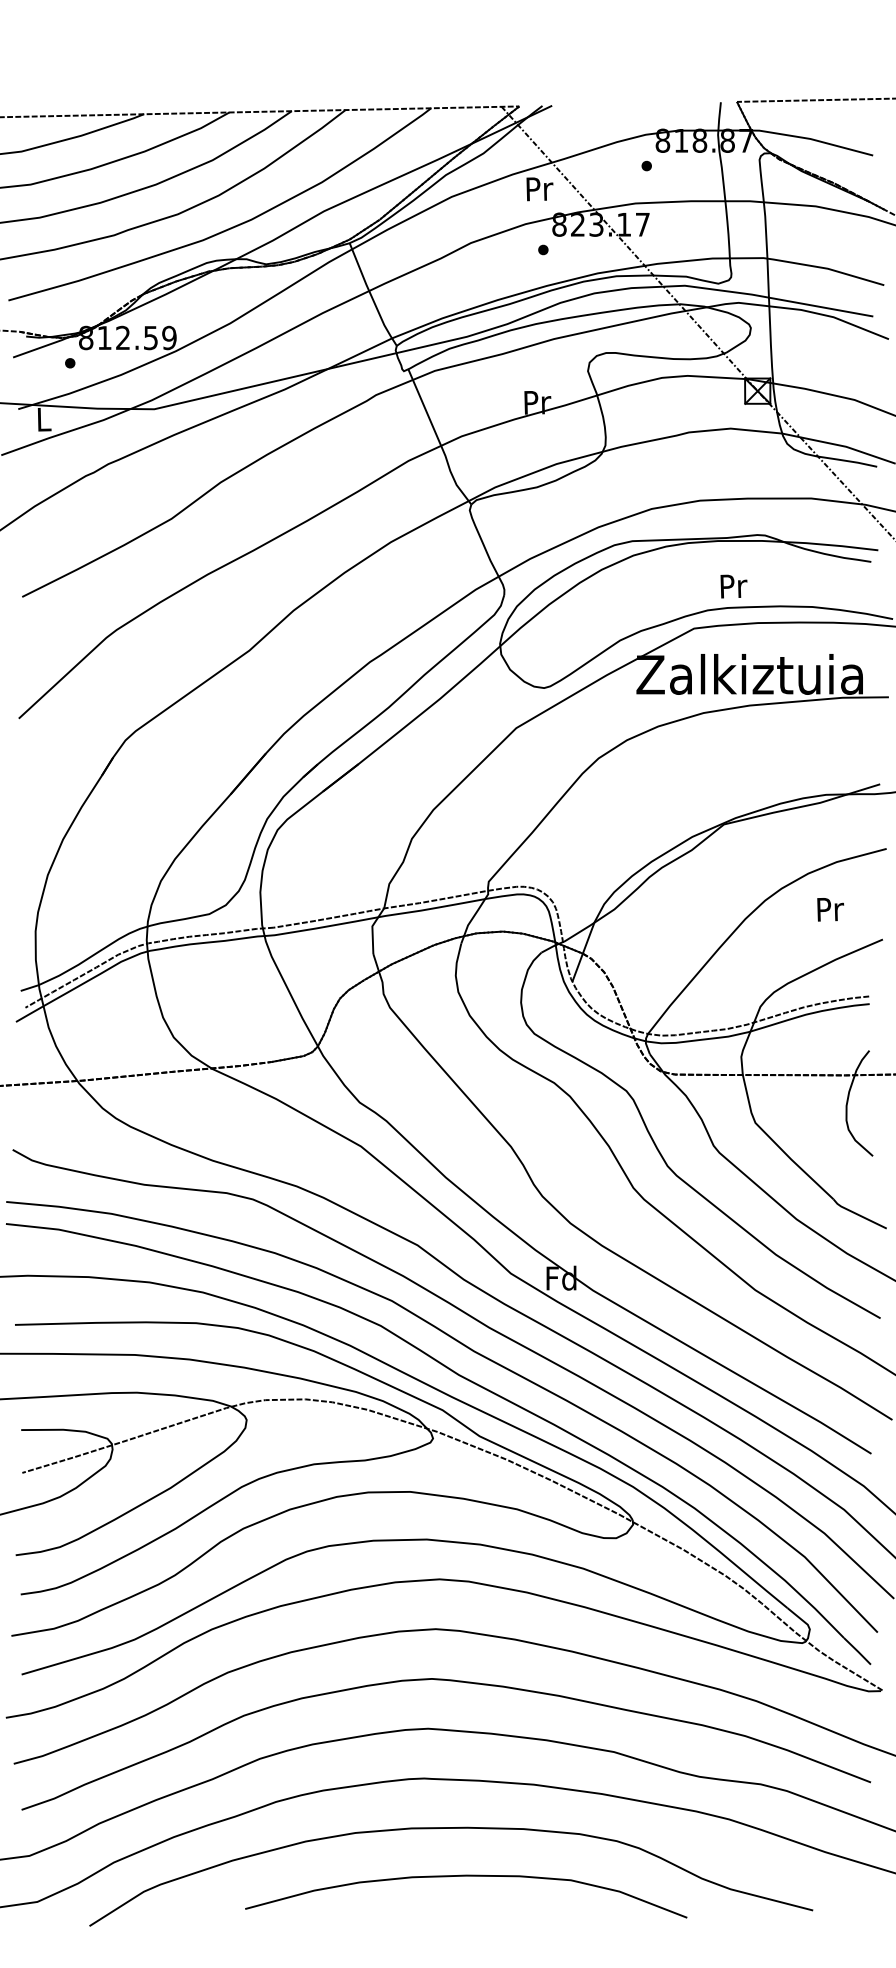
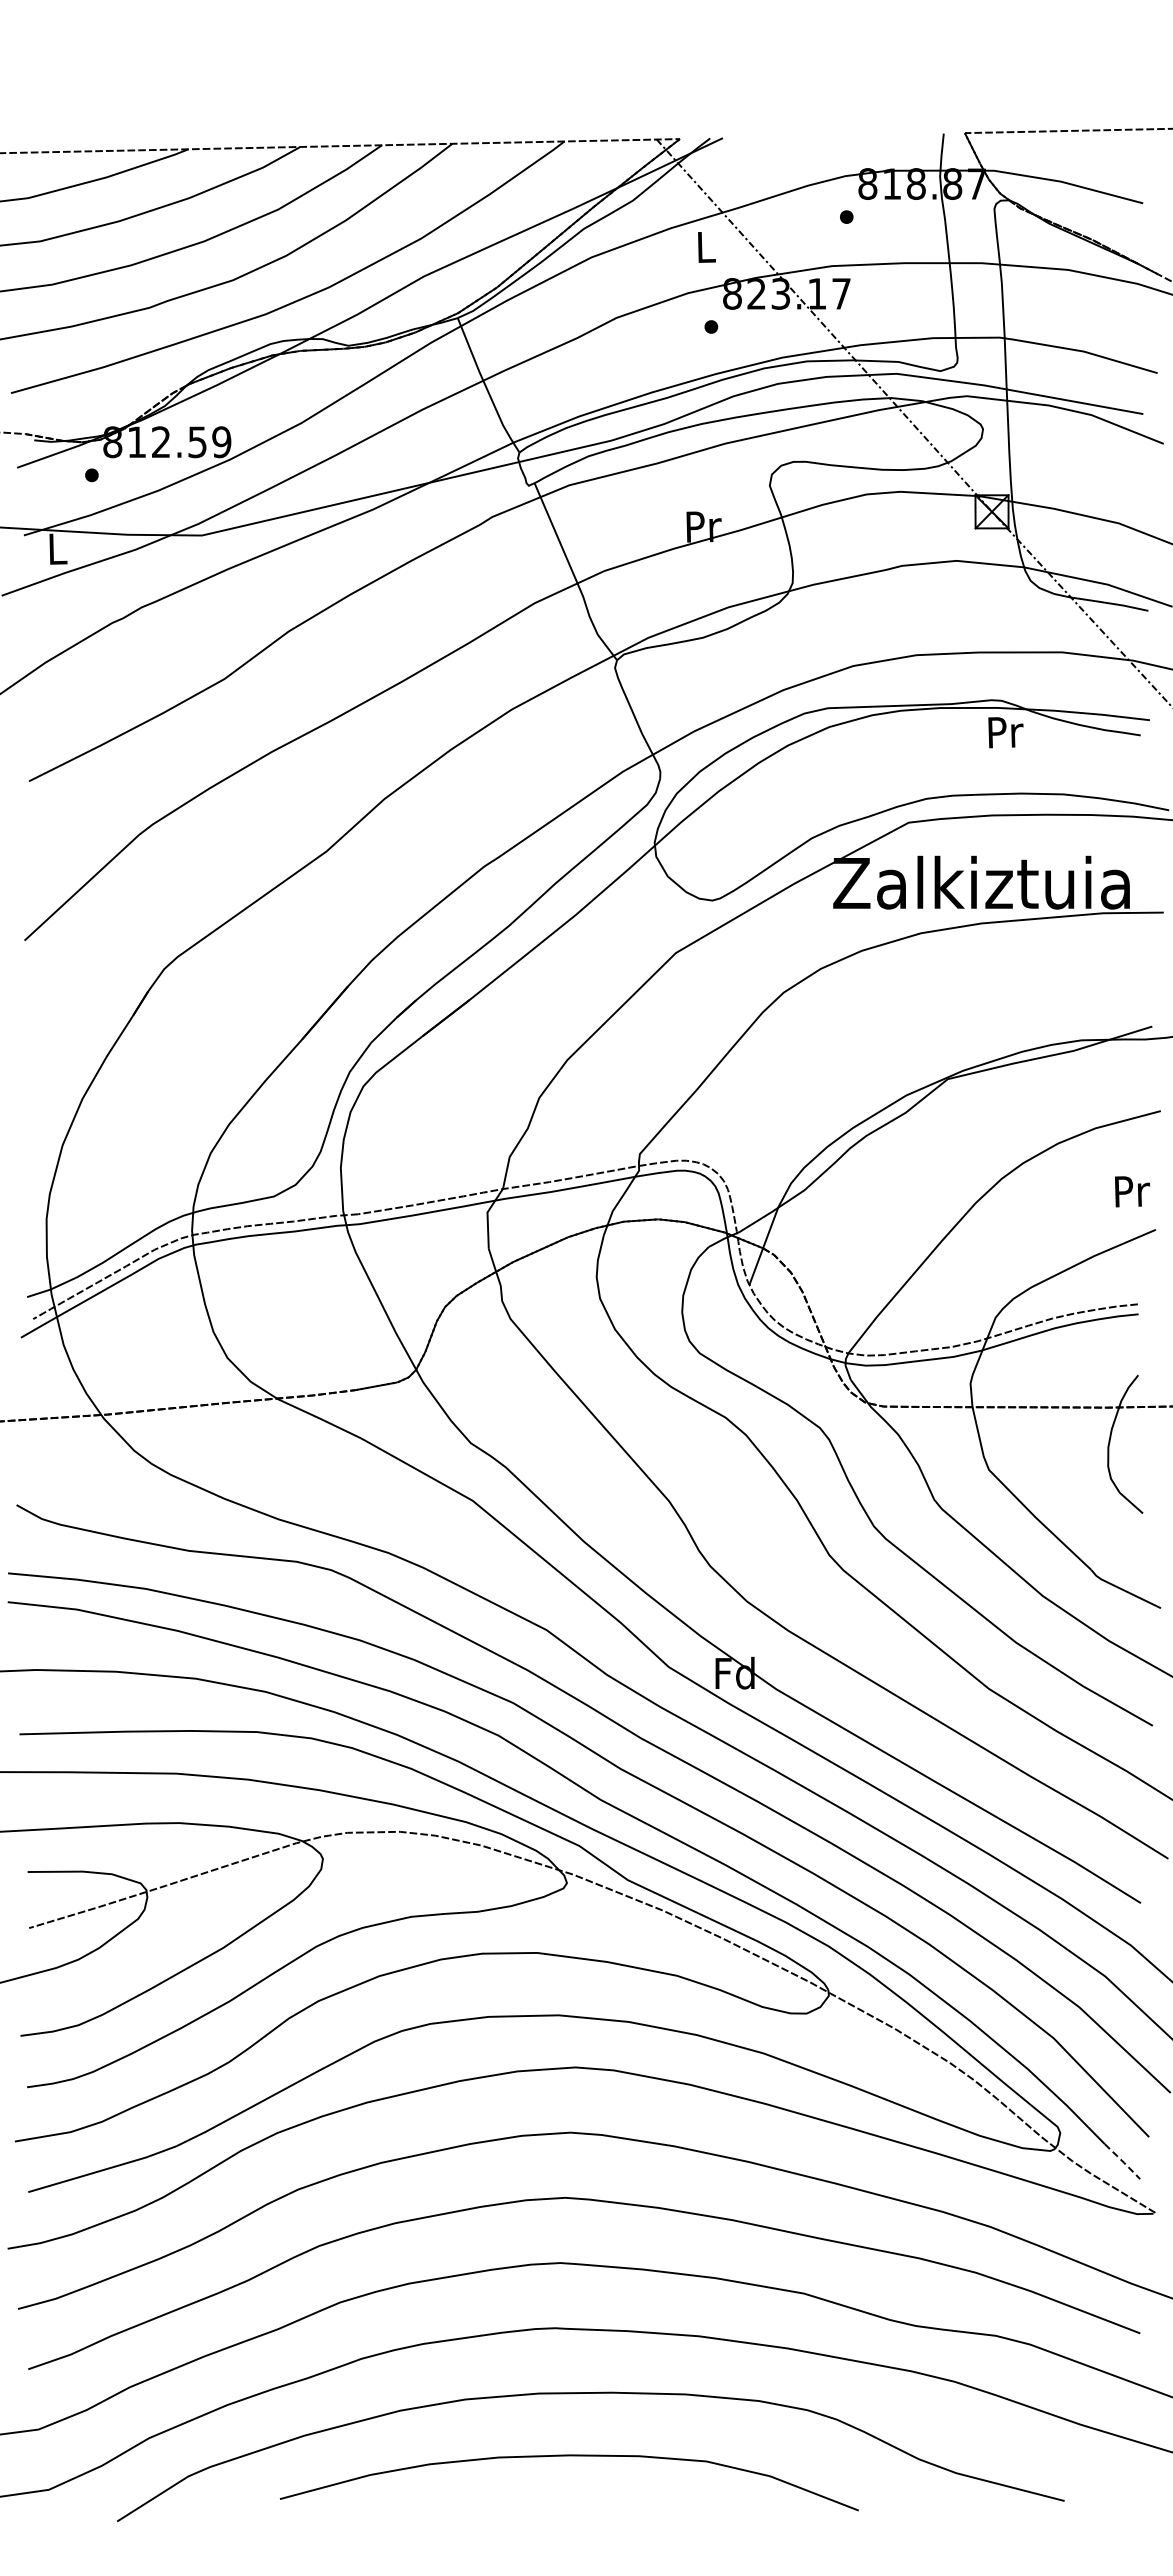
text: (539, 189) -> (706, 247), Pr -> L
text: (733, 586) -> (1005, 732), moved
text: (830, 909) -> (1132, 1191), moved
line: (858, 1651) -> (1123, 2162), solid -> dashed
curve: (465, 1876) -> (568, 2456), moved

